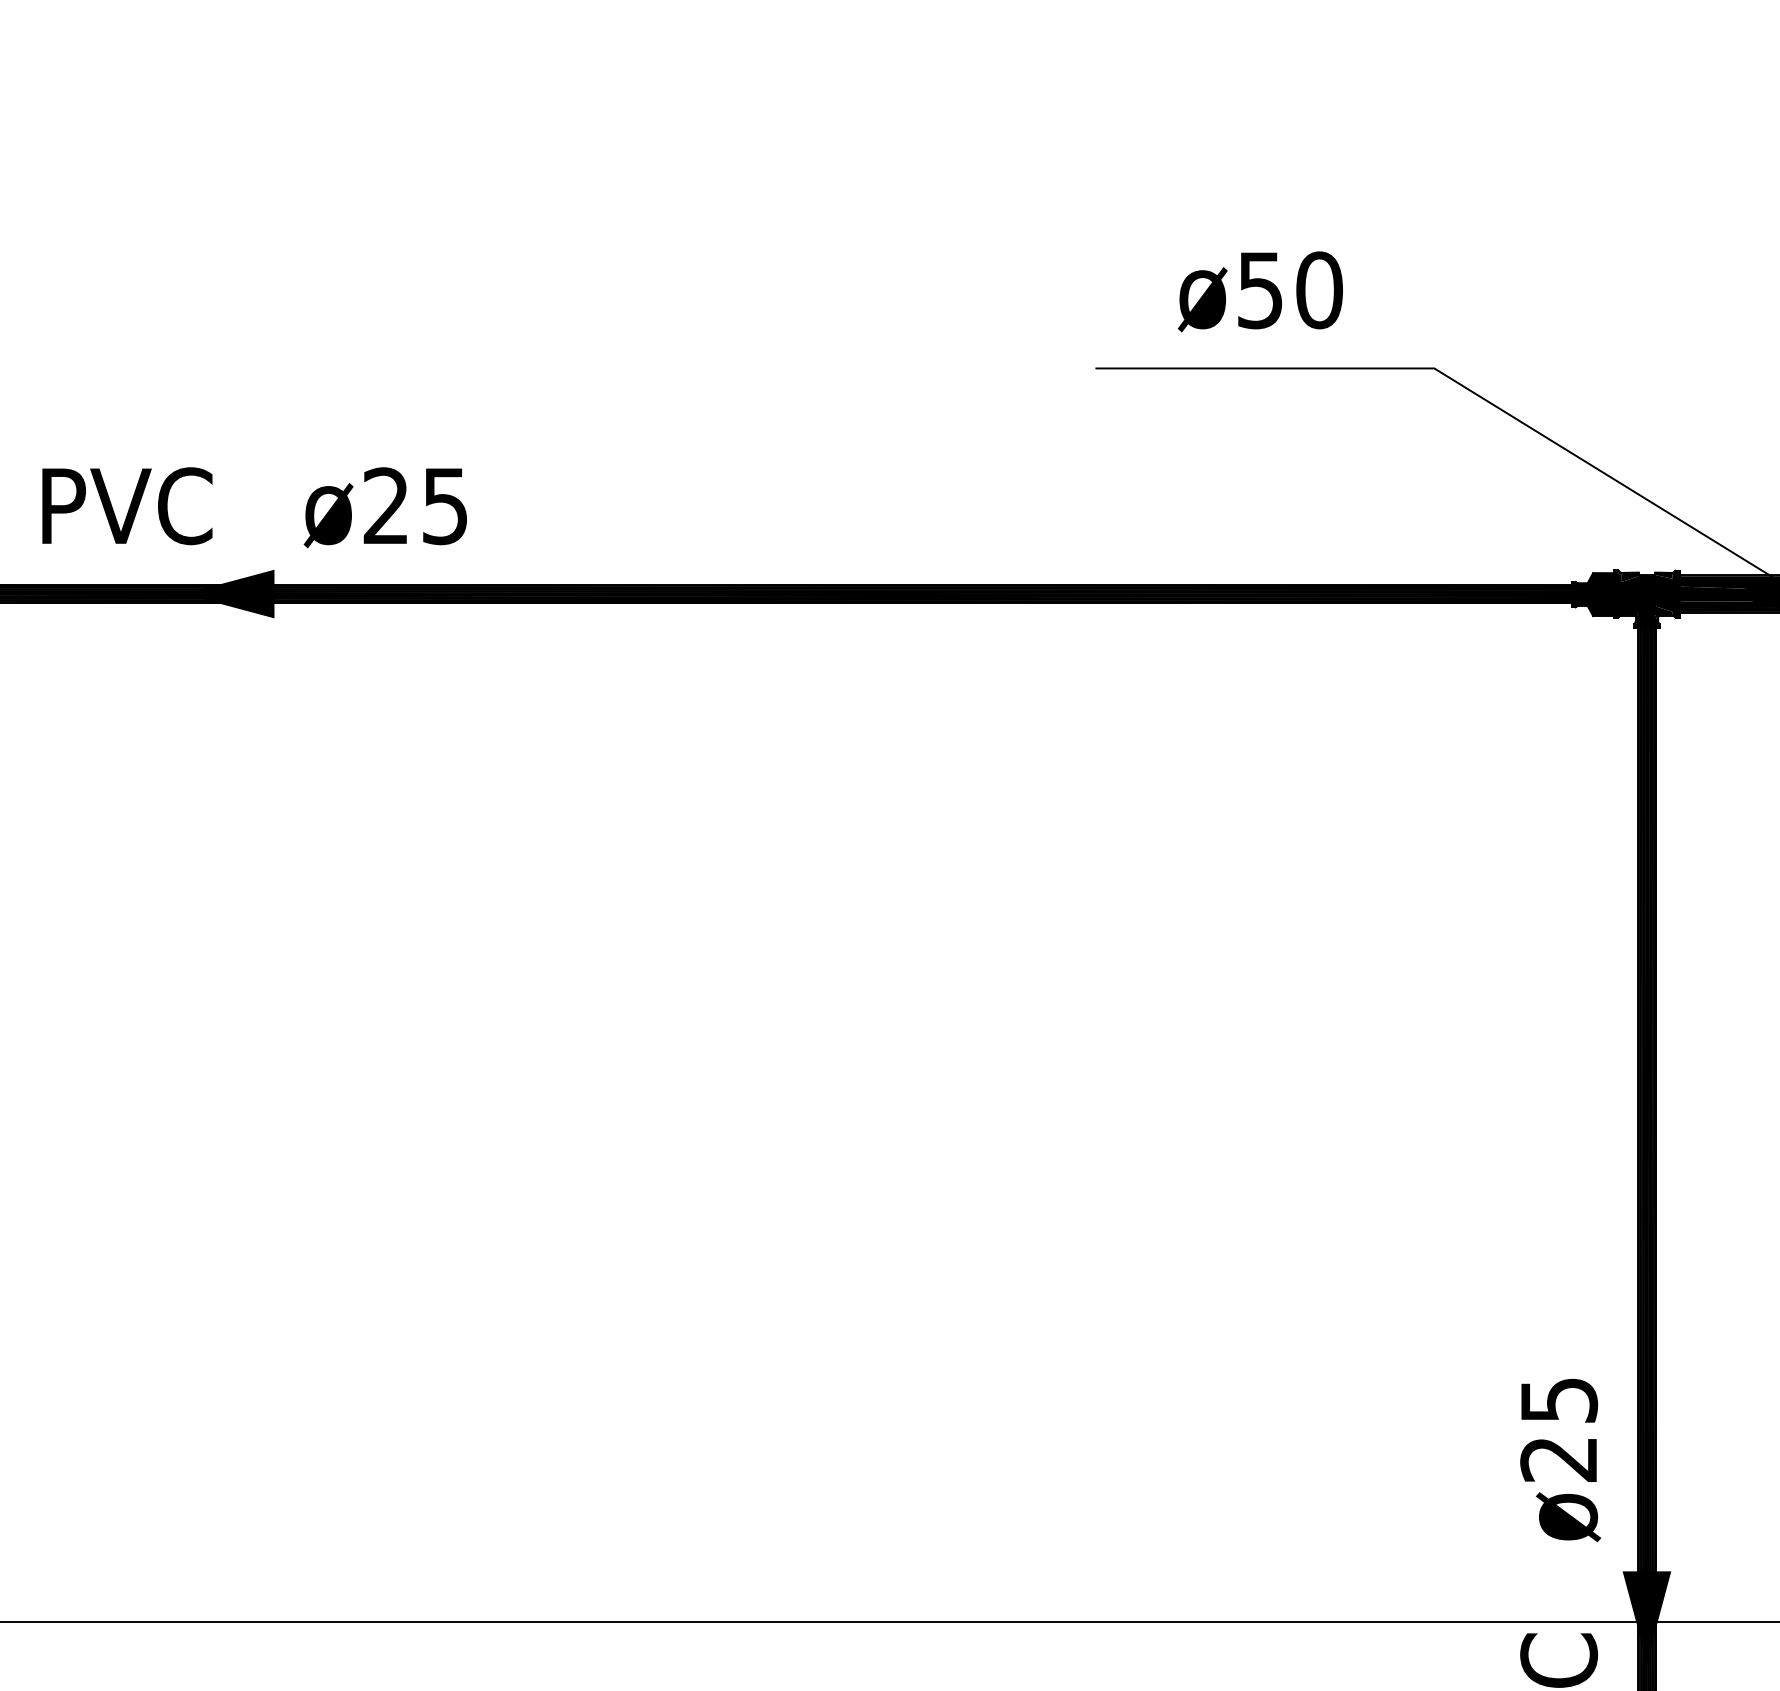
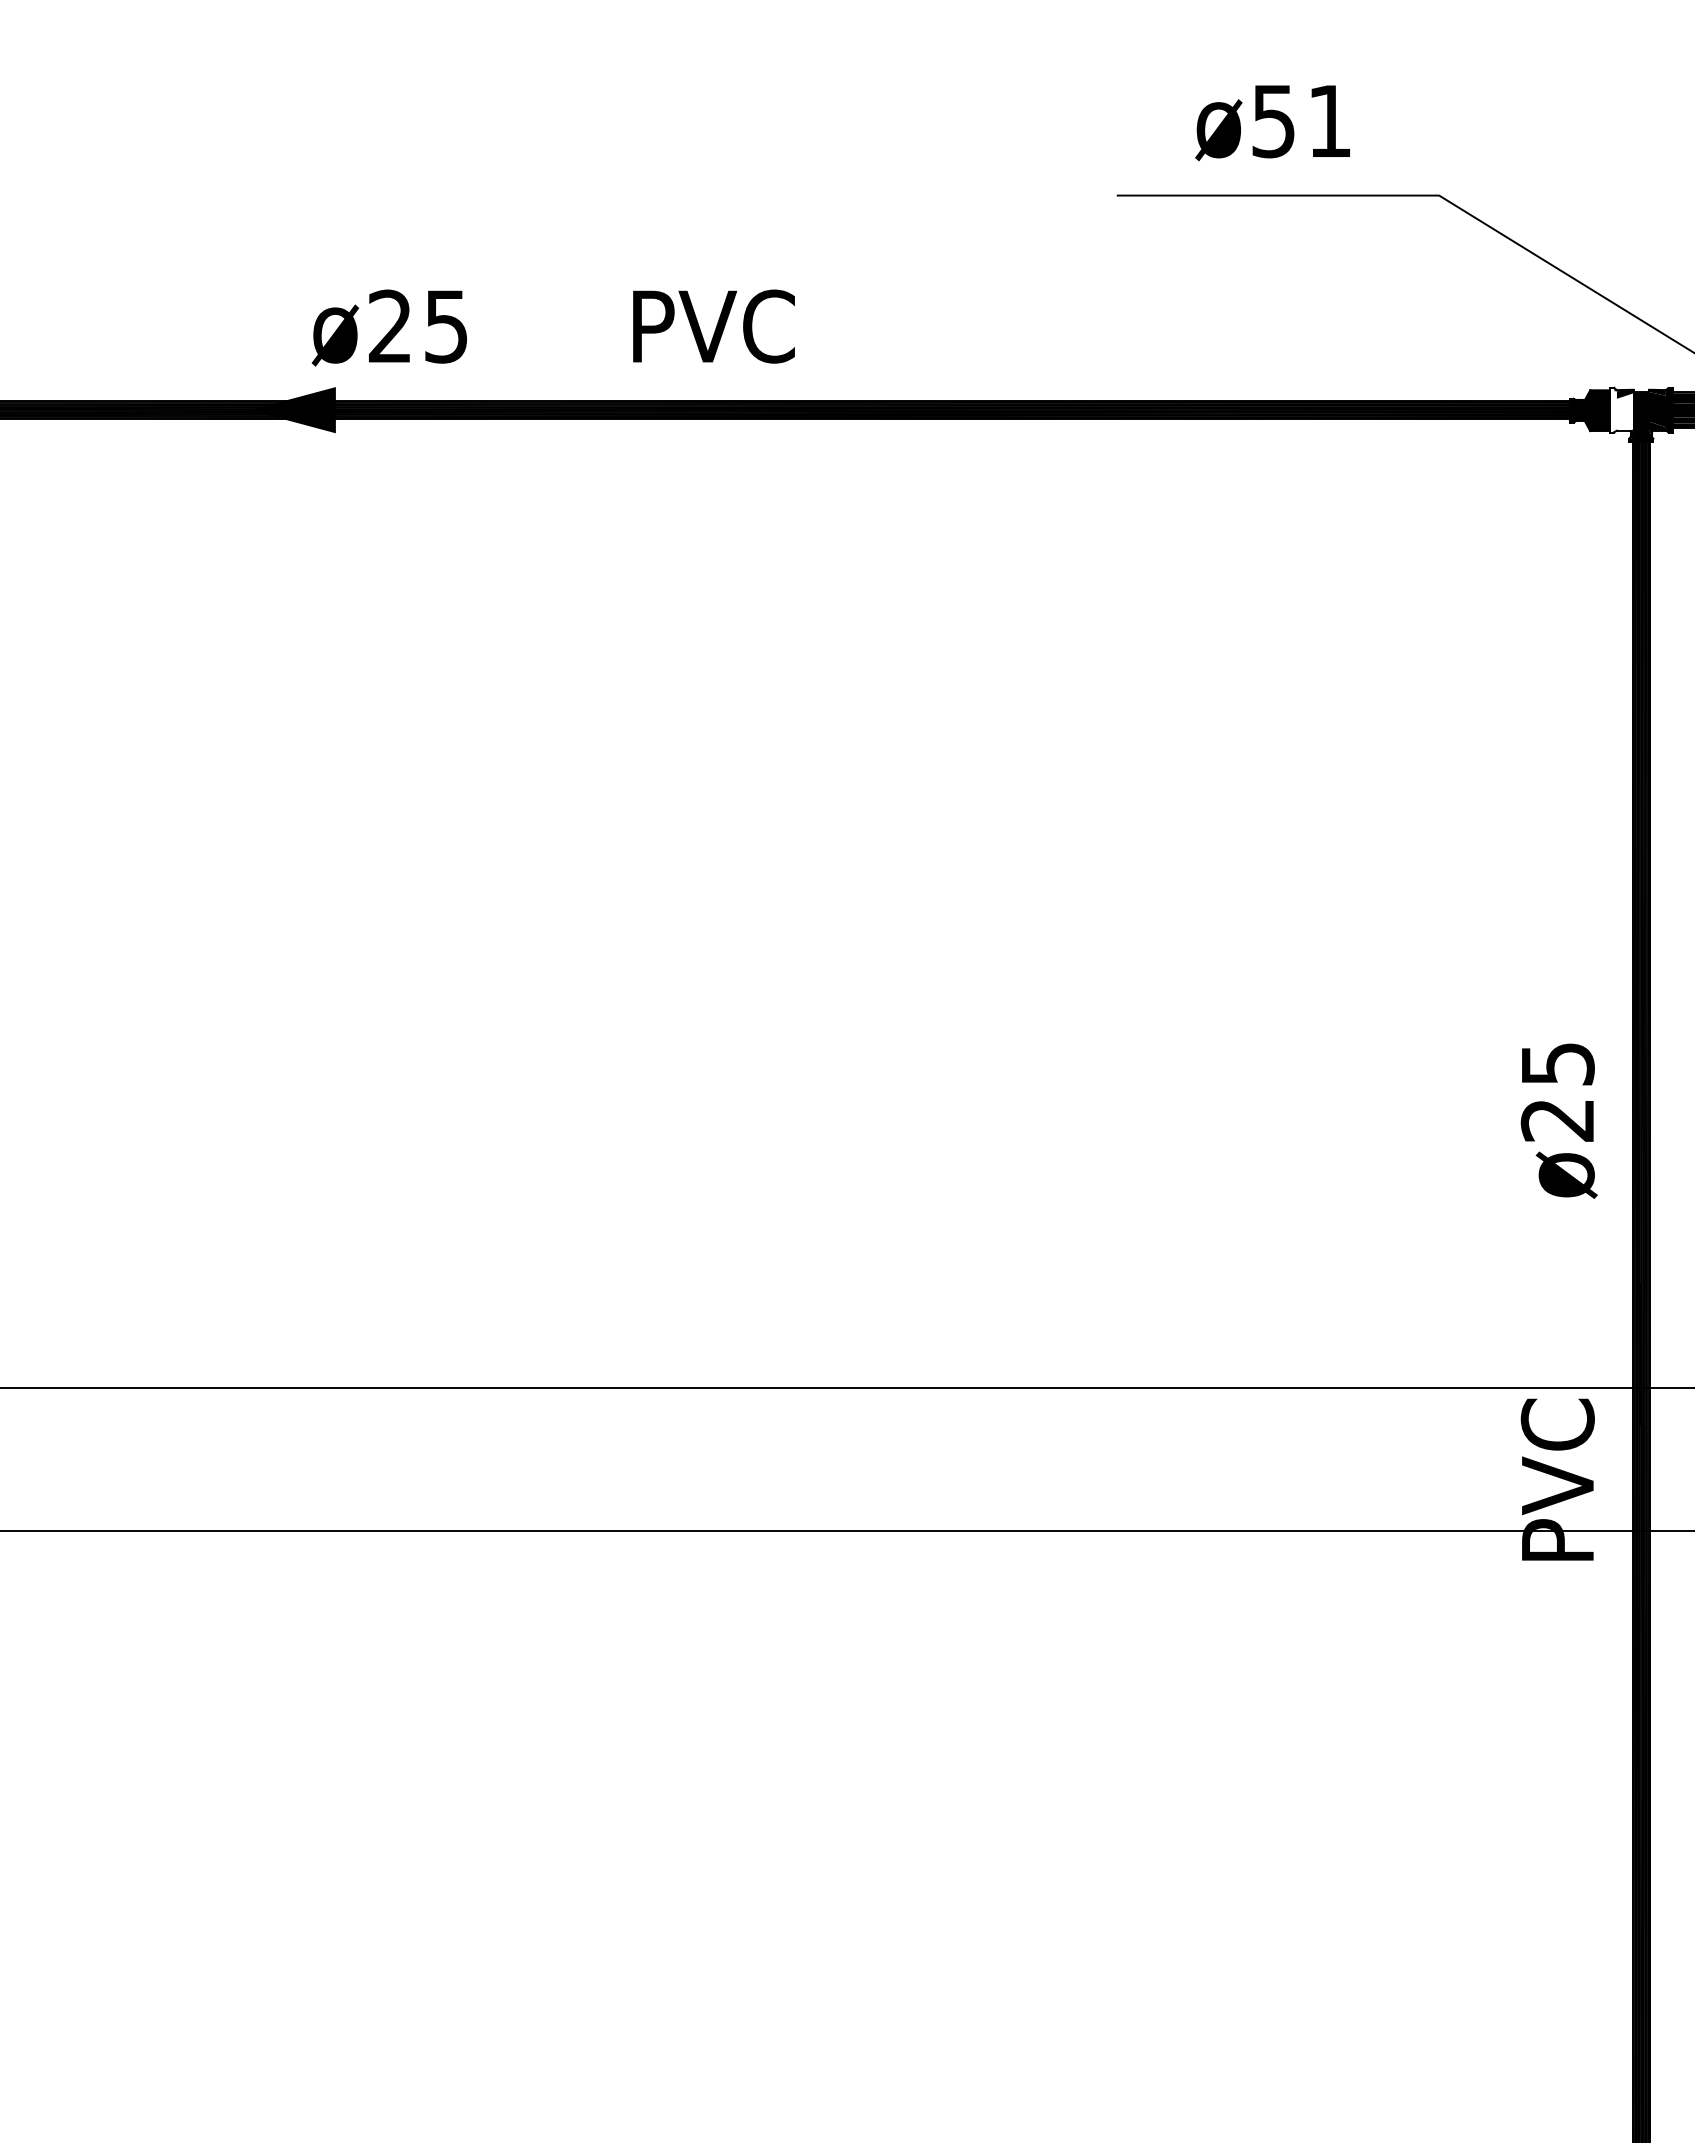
text: (1319, 290) -> (1329, 121), ø50 -> ø51
text: (126, 506) -> (713, 326), moved
text: (384, 507) -> (388, 327), moved
fill: (1626, 593) -> (1621, 409), removed
text: (1559, 1459) -> (1558, 1120), moved
fill: (1647, 1616) -> (1641, 1382), removed

